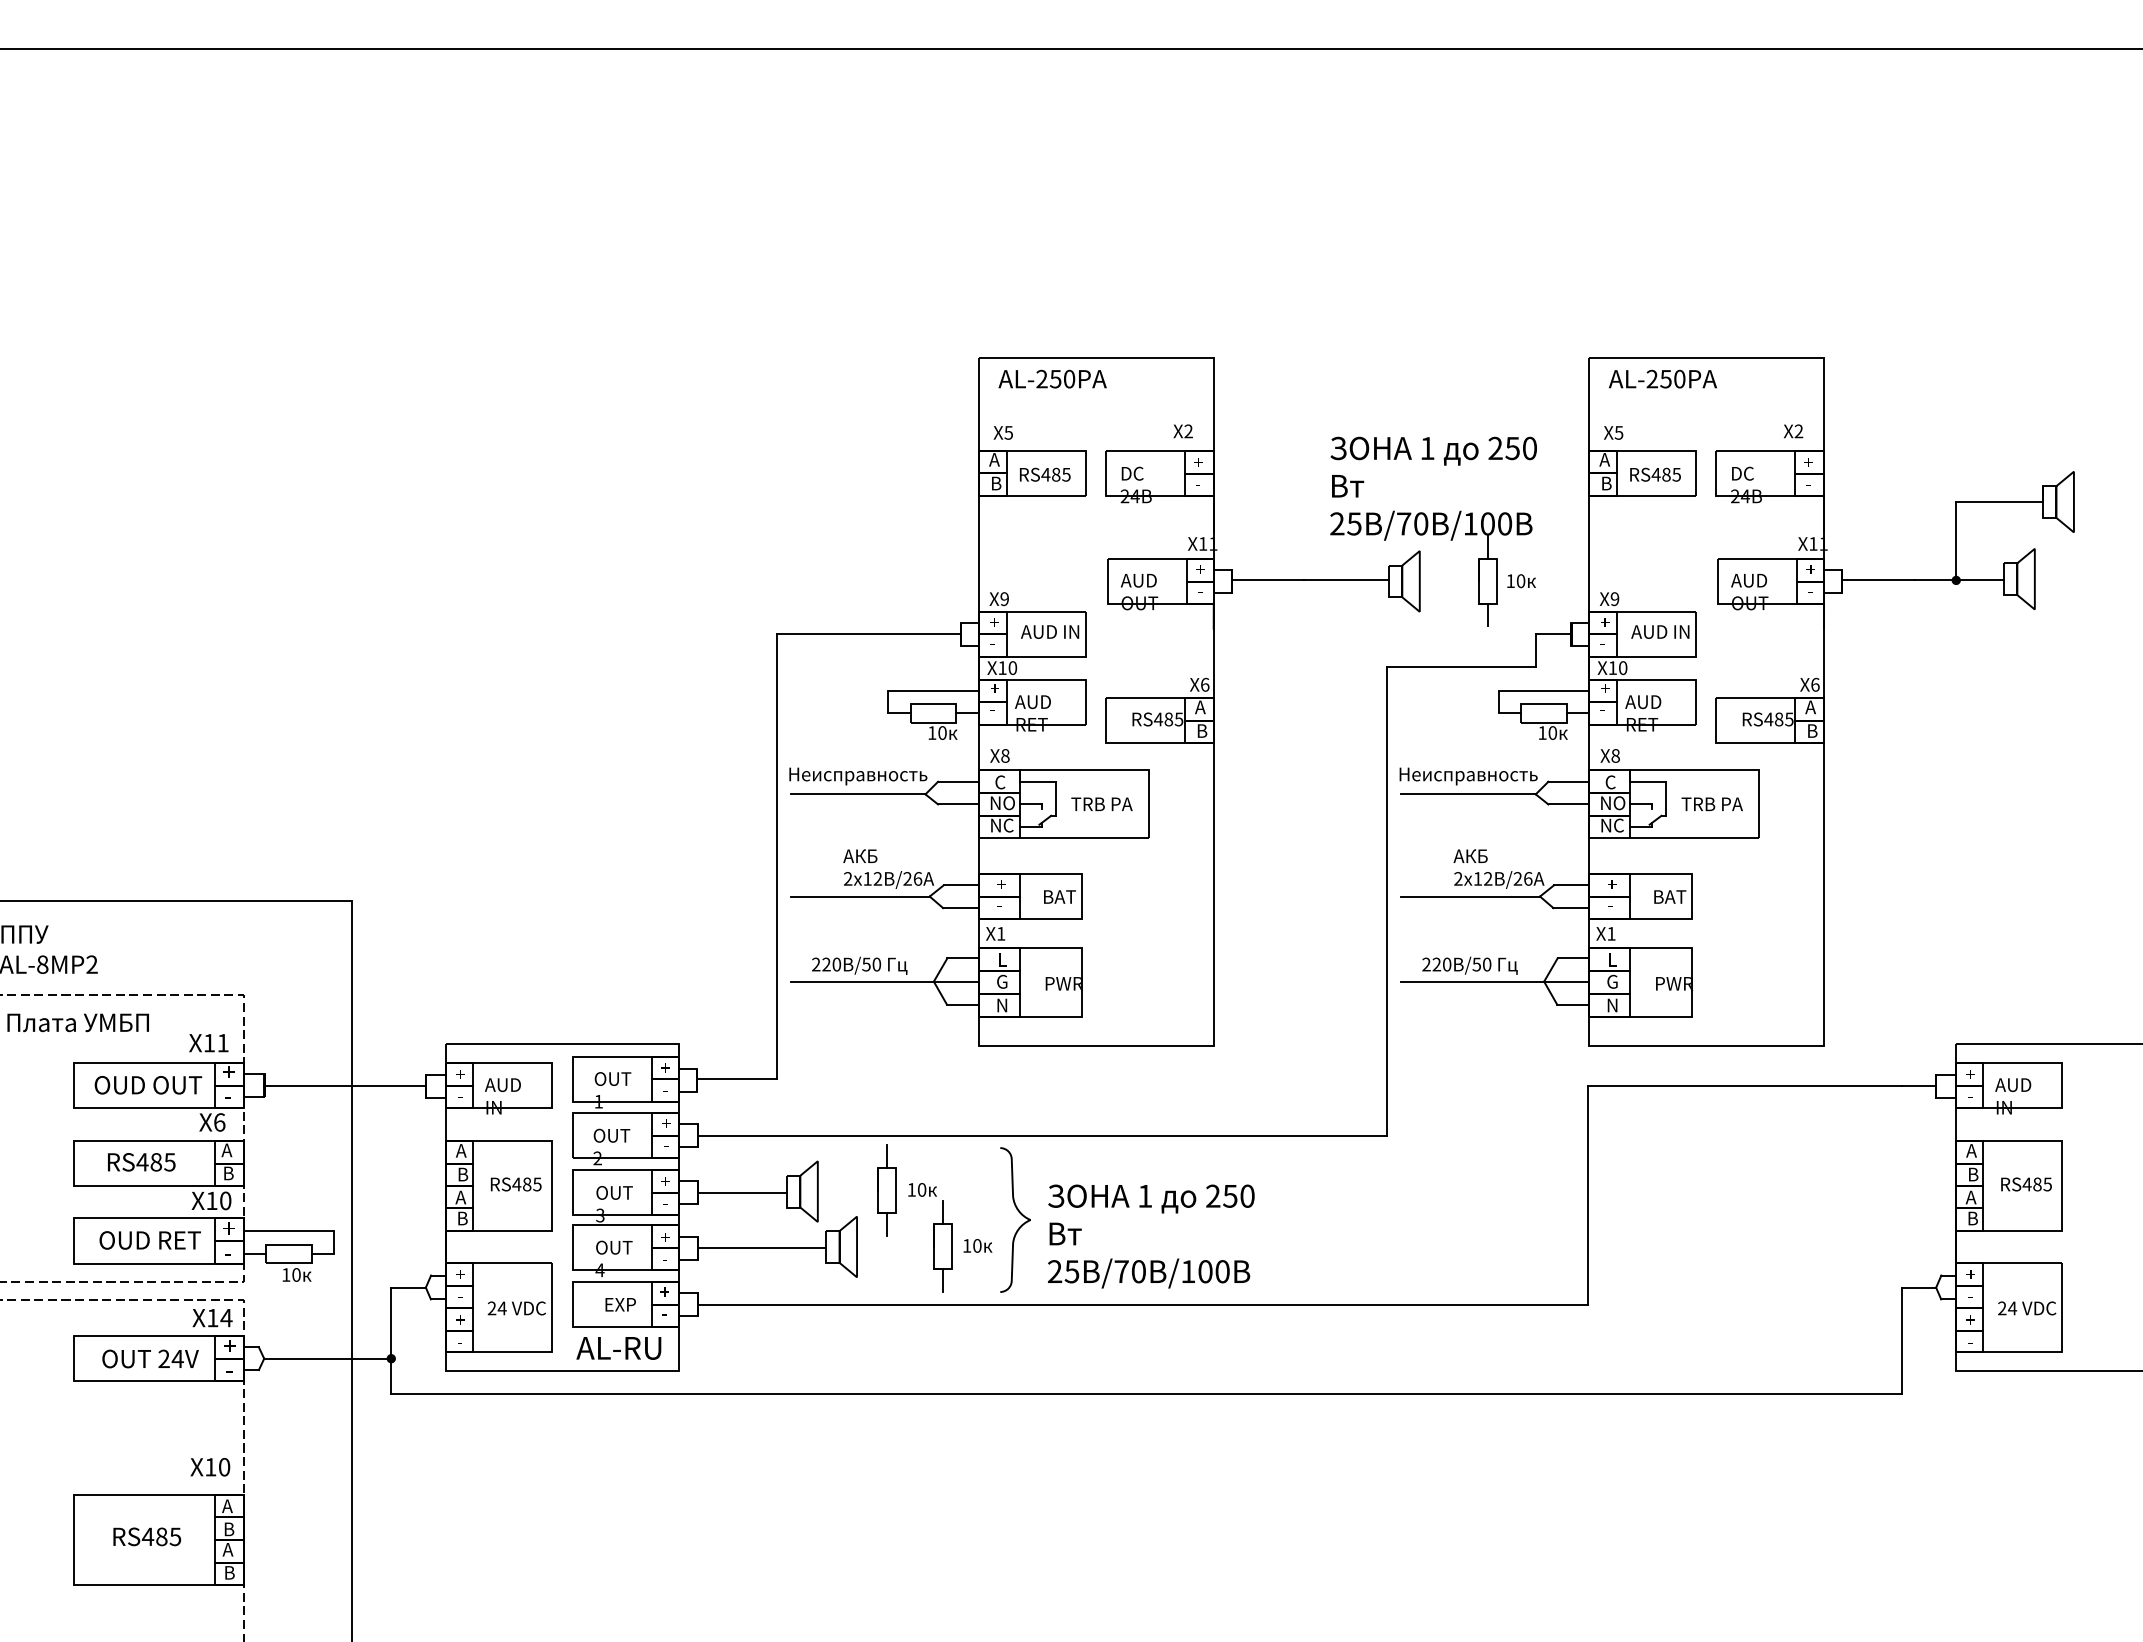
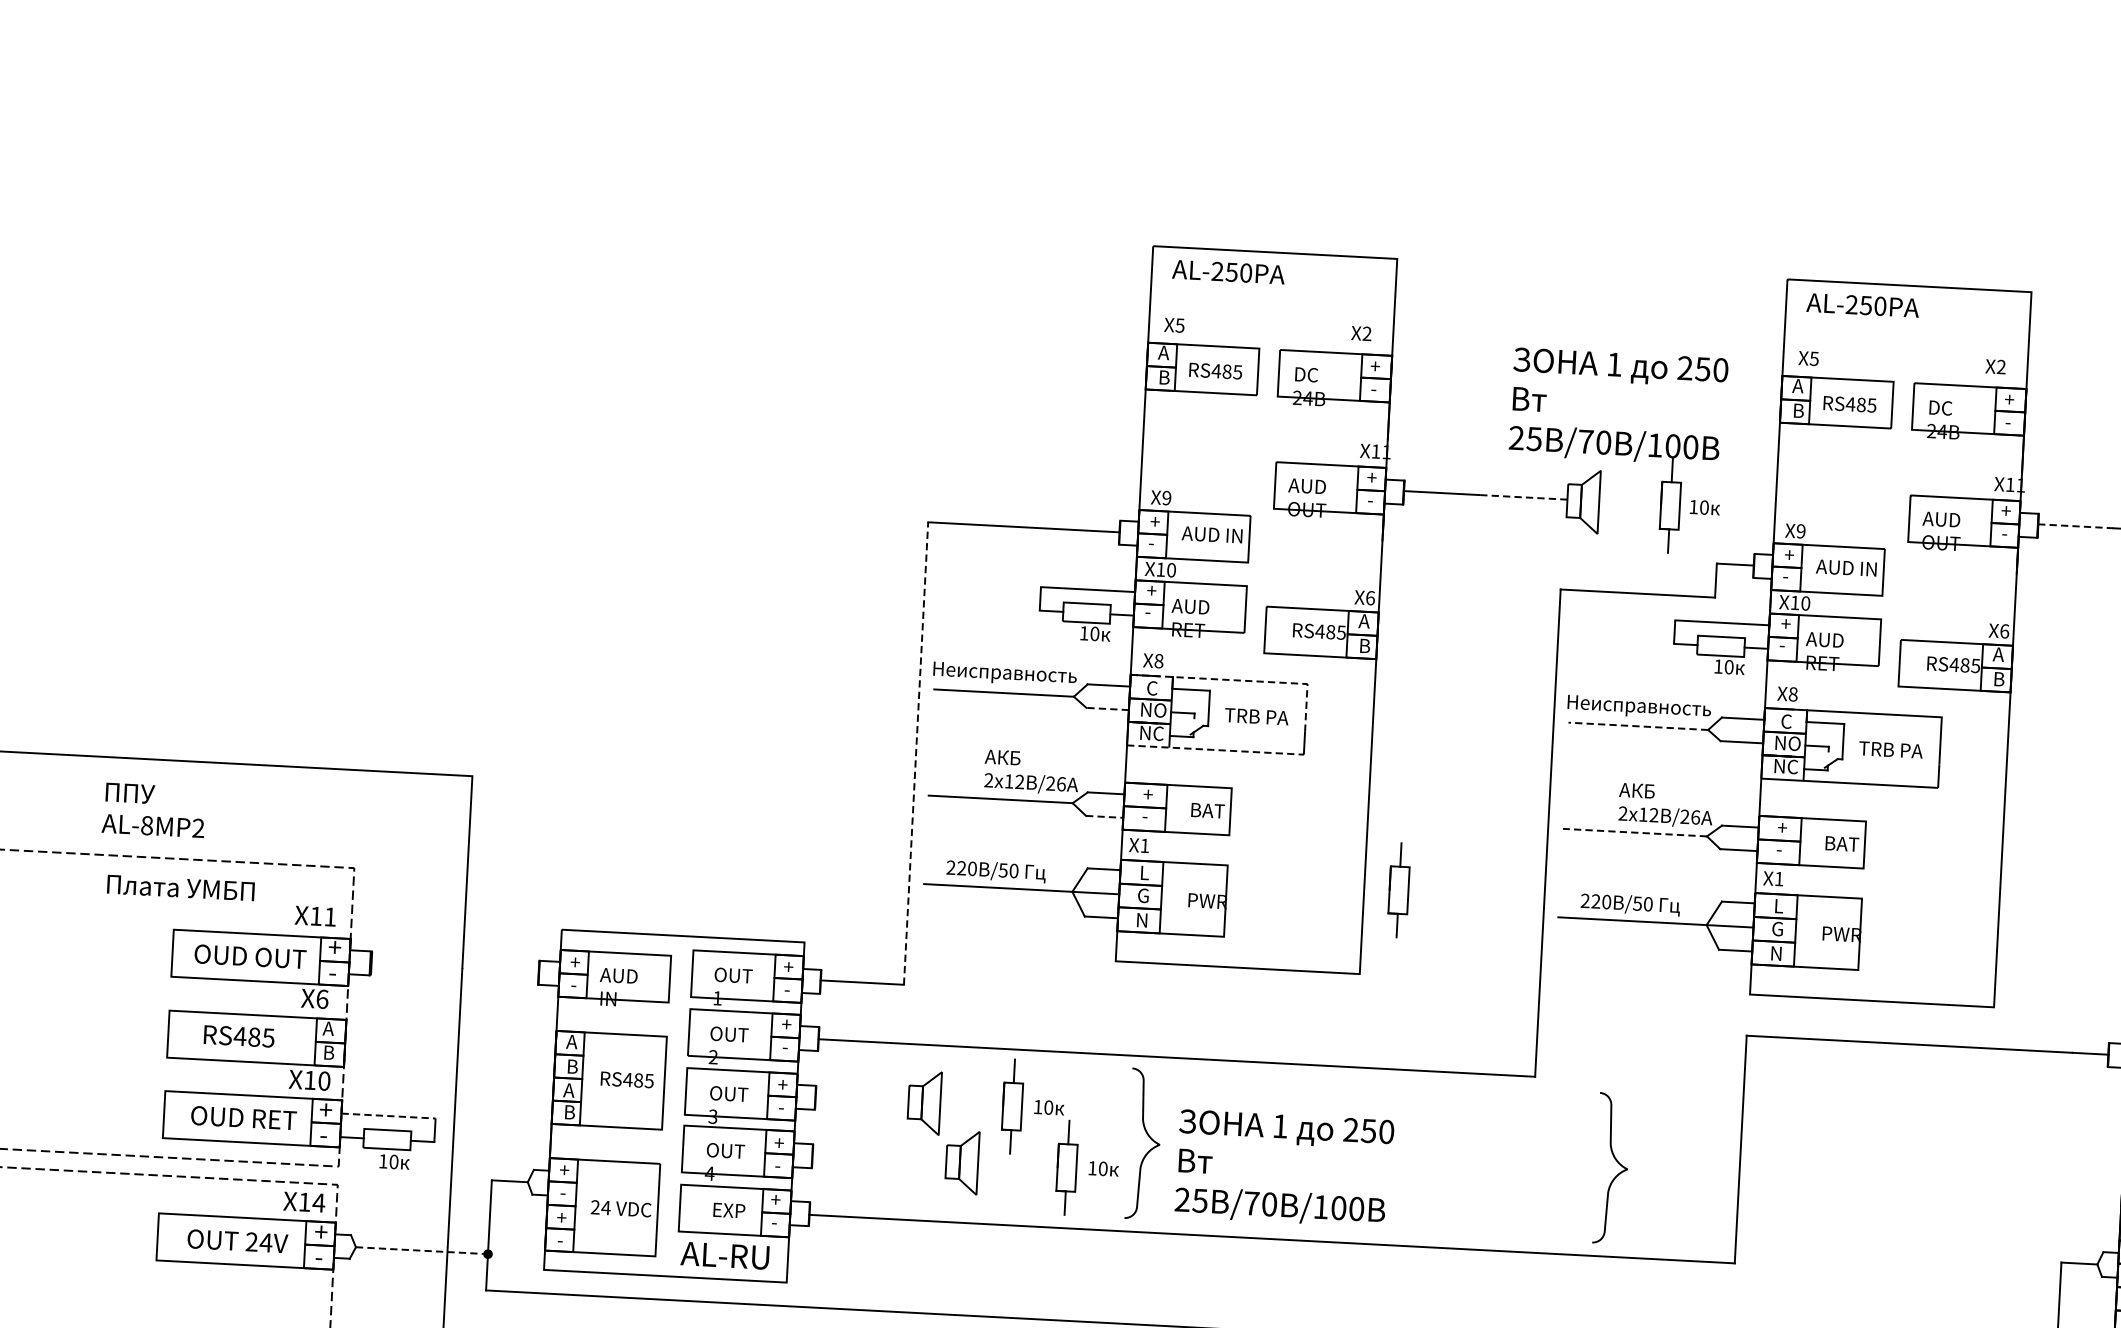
line: (1346, 580) -> (1523, 497), solid -> dashed
line: (1878, 580) -> (2075, 526), solid -> dashed
line: (1087, 770) -> (1243, 680), solid -> dashed
line: (1468, 794) -> (1638, 726), solid -> dashed
line: (958, 804) -> (1107, 709), solid -> dashed
line: (1064, 838) -> (1215, 750), solid -> dashed
line: (776, 856) -> (915, 753), solid -> dashed
line: (1470, 896) -> (1634, 832), solid -> dashed
line: (961, 908) -> (1105, 817), solid -> dashed
part: (1246, 963) -> (1398, 890), added
line: (344, 1085) -> (454, 967), removed
line: (742, 1192) -> (862, 1100), removed
curve: (1470, 1214) -> (1617, 1163), added
line: (289, 1231) -> (389, 1116), solid -> dashed
line: (761, 1247) -> (878, 1158), removed
line: (327, 1358) -> (421, 1250), solid -> dashed

